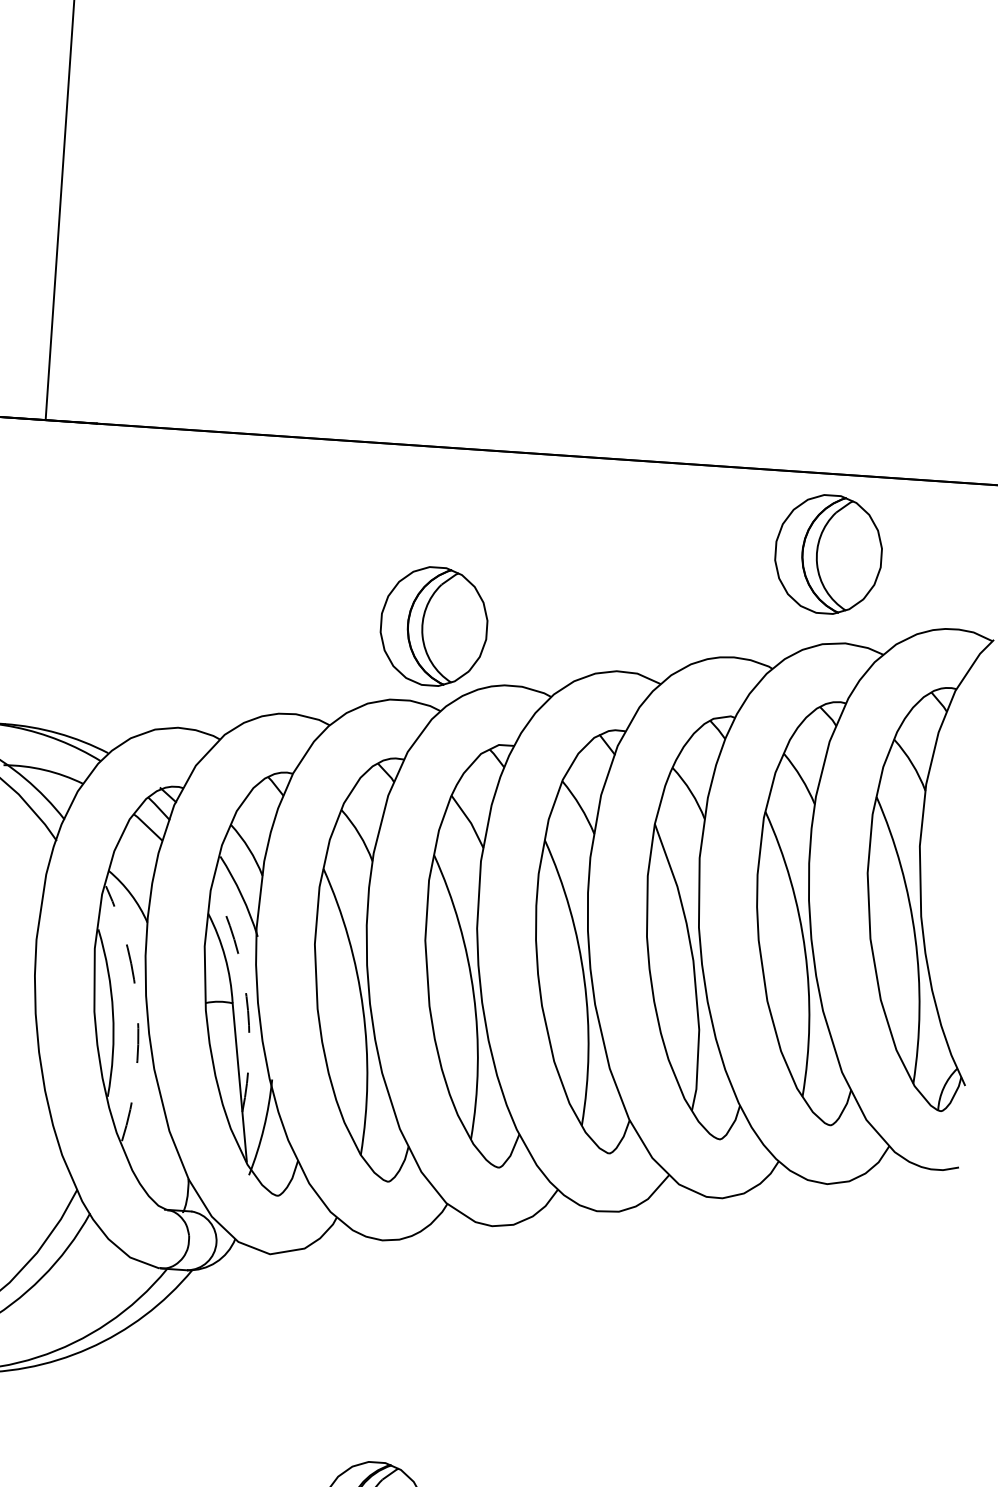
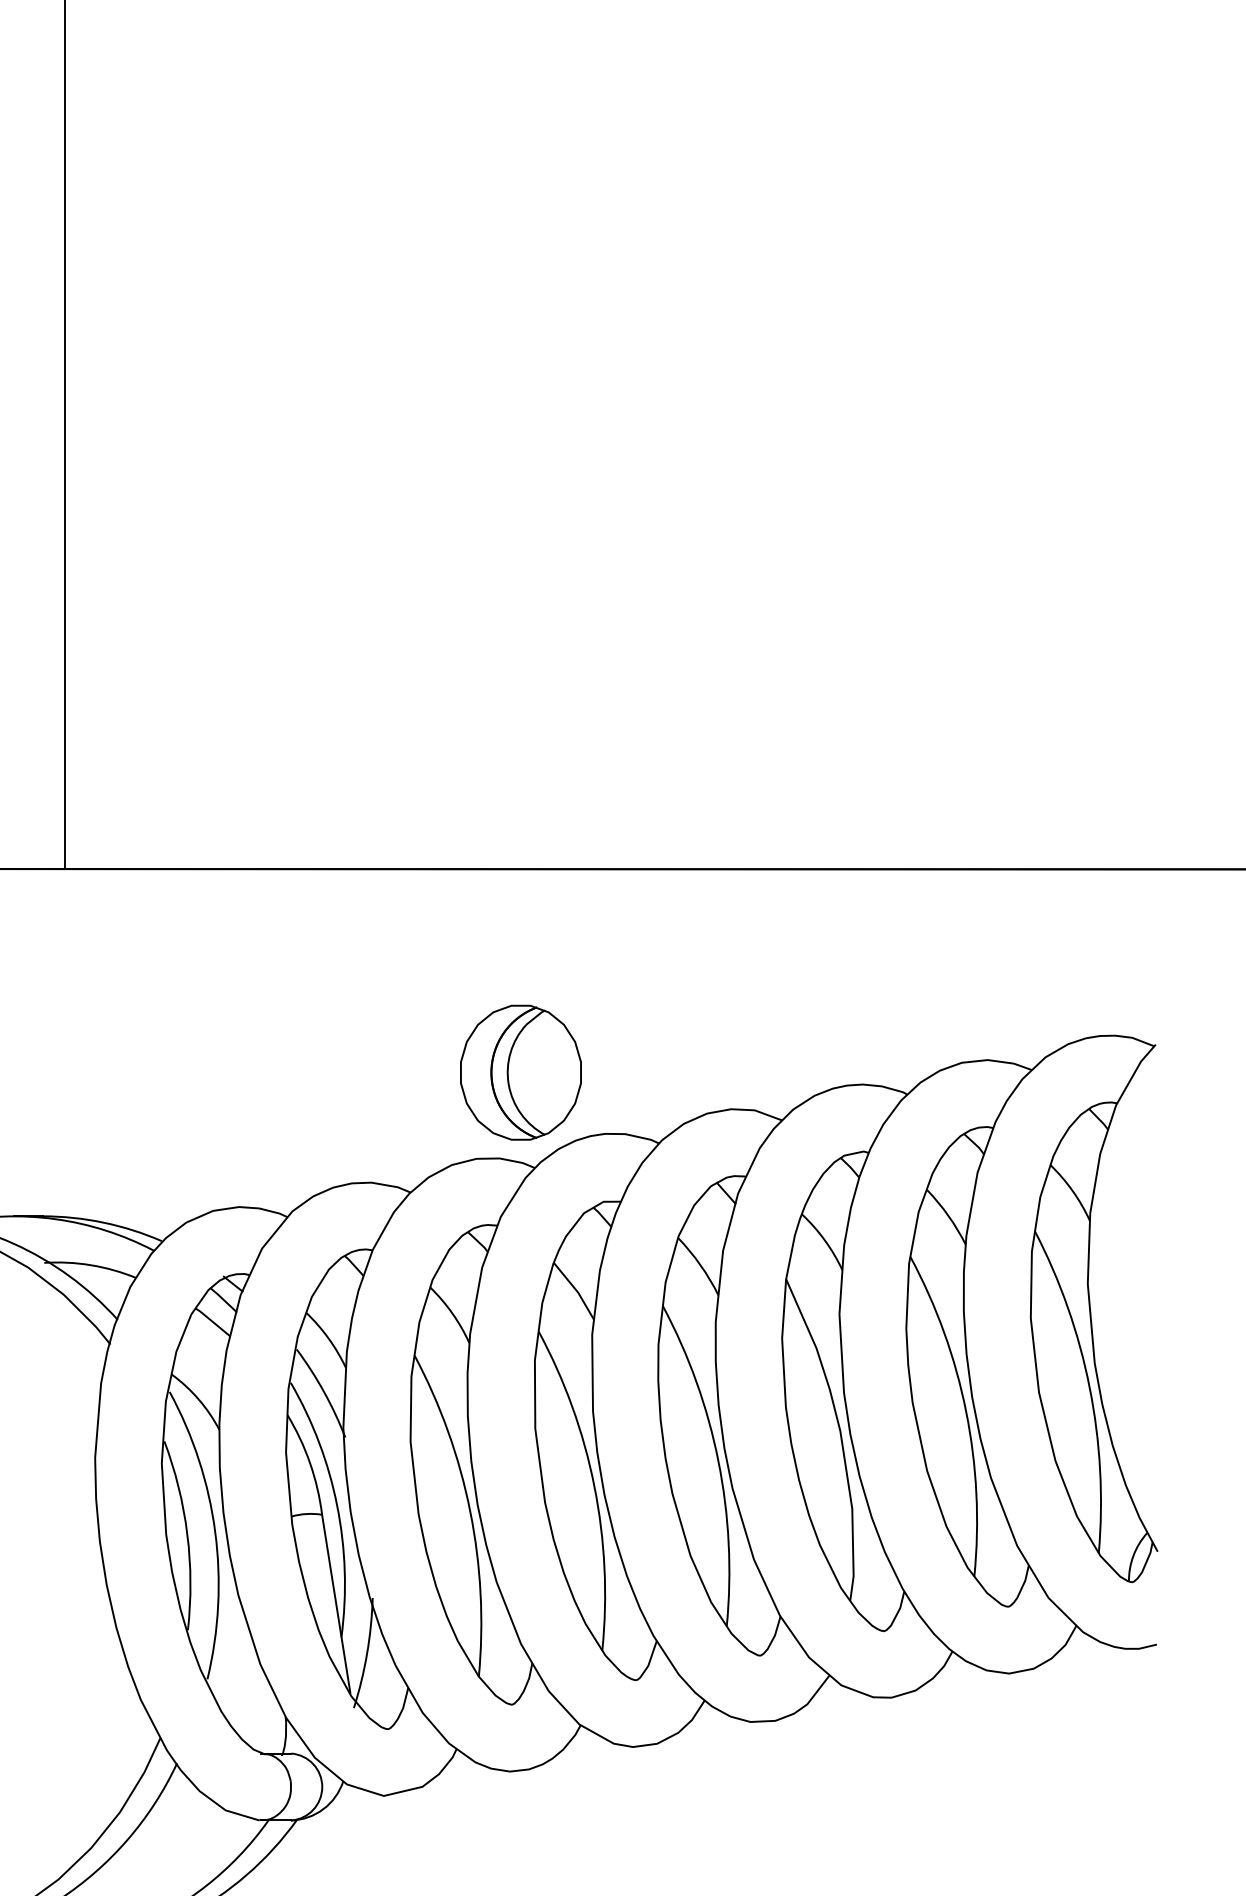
part: (828, 554) -> (961, 960), removed
arc: (246, 996) -> (337, 1505), dashed -> solid
arc: (137, 1012) -> (215, 1532), dashed -> solid

